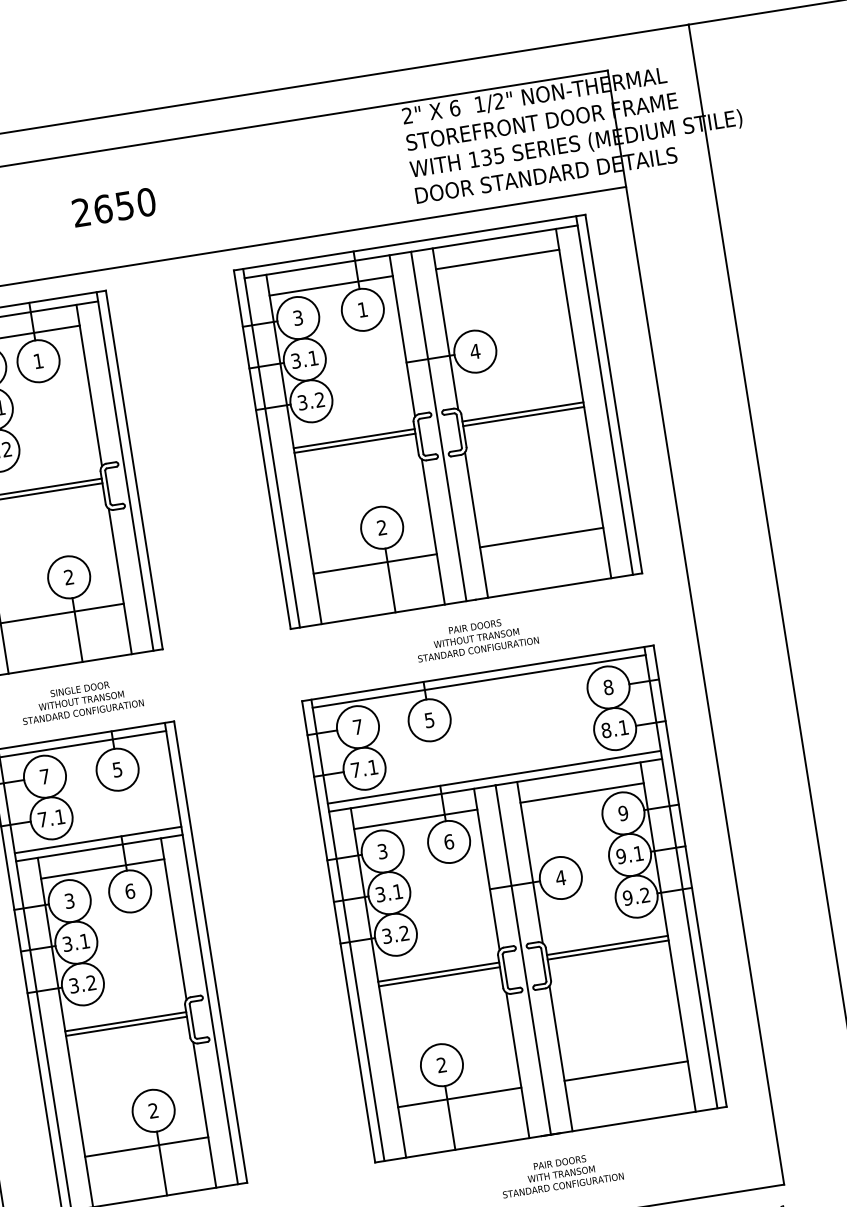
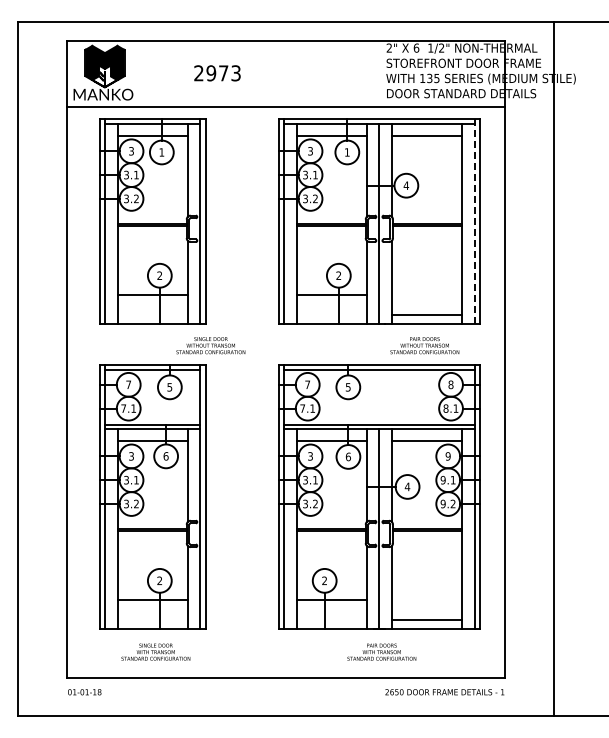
text: (124, 206) -> (223, 73), 2650 -> 2973
line: (604, 395) -> (474, 221), solid -> dashed
line: (540, 538) -> (426, 315), moved
text: (476, 637) -> (424, 345), moved
text: (80, 700) -> (210, 345), moved
line: (625, 1071) -> (426, 620), moved

